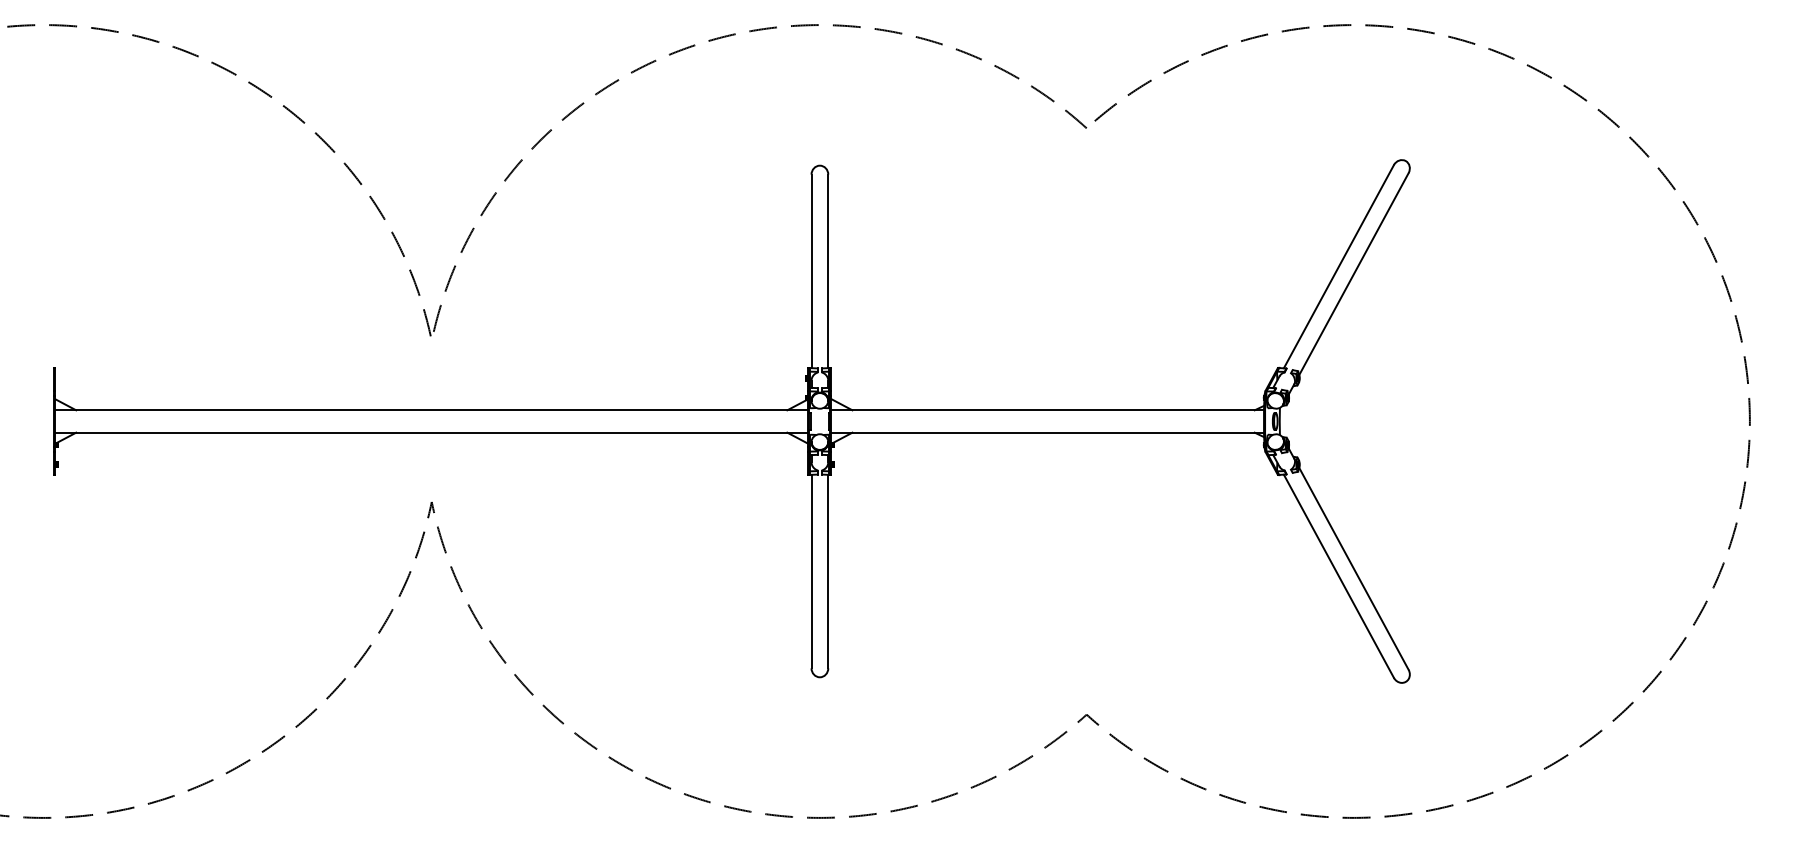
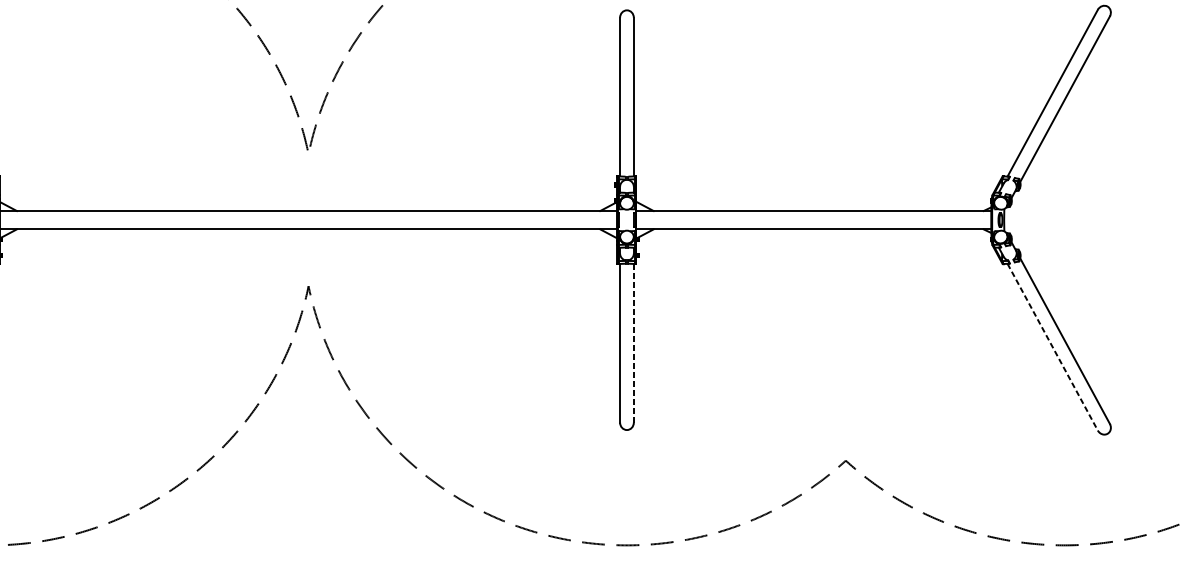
line: (828, 571) -> (634, 343), solid -> dashed
line: (1338, 576) -> (1052, 347), solid -> dashed

